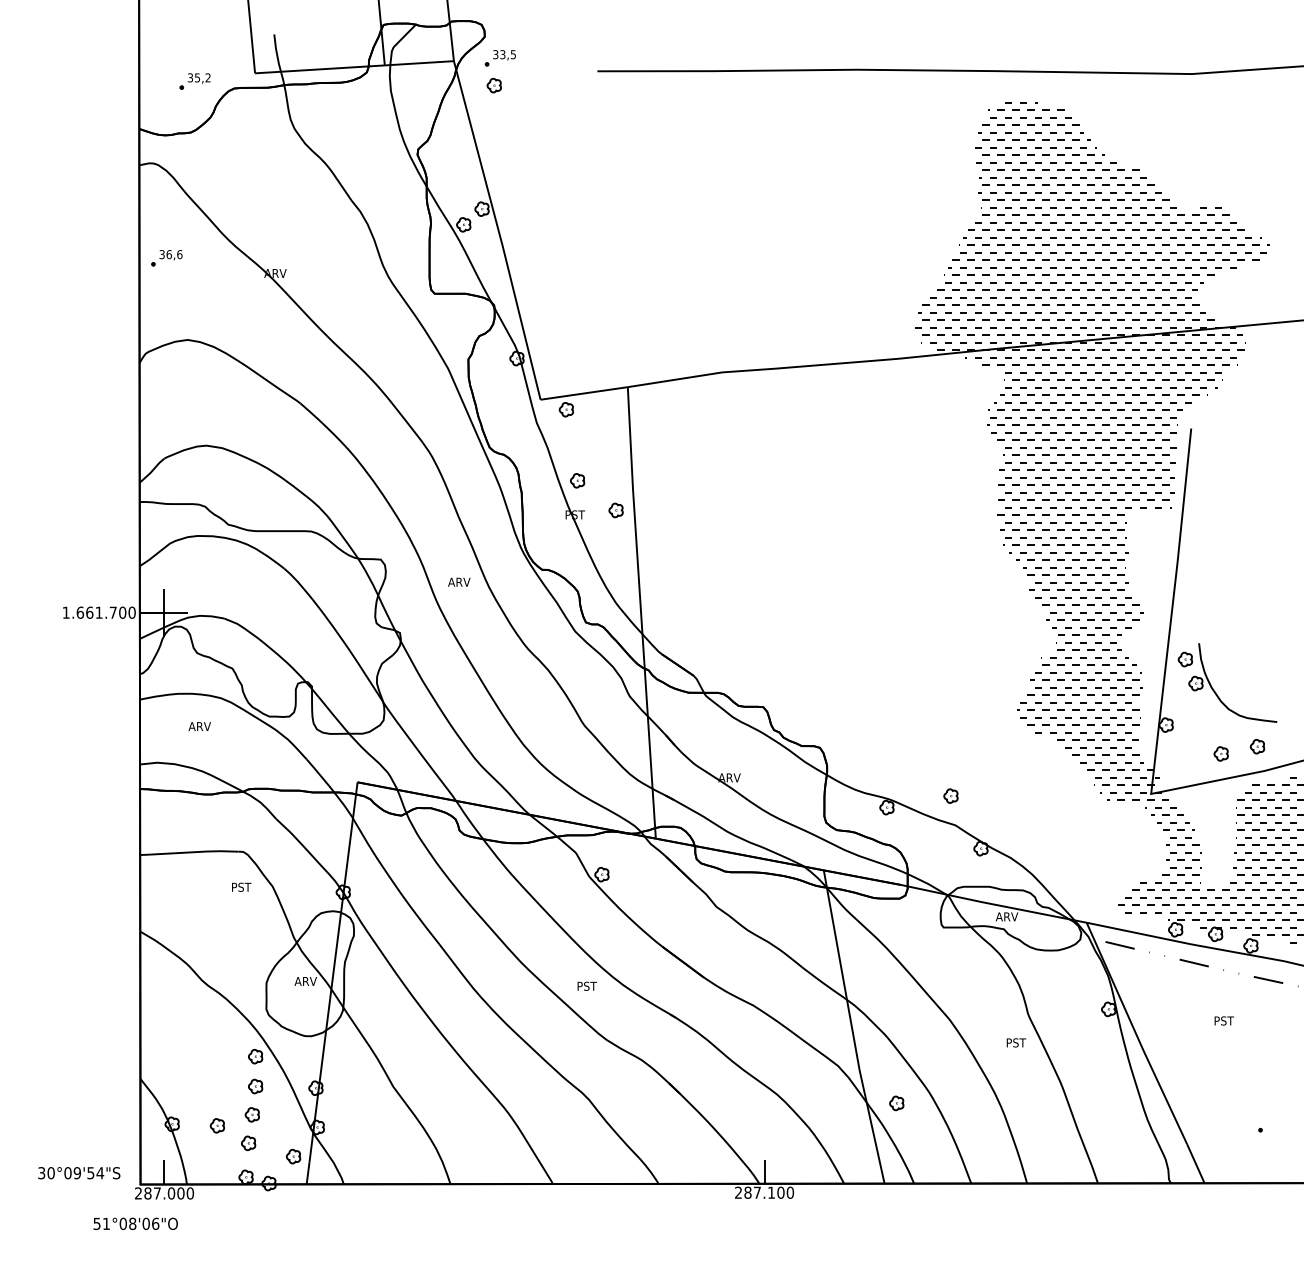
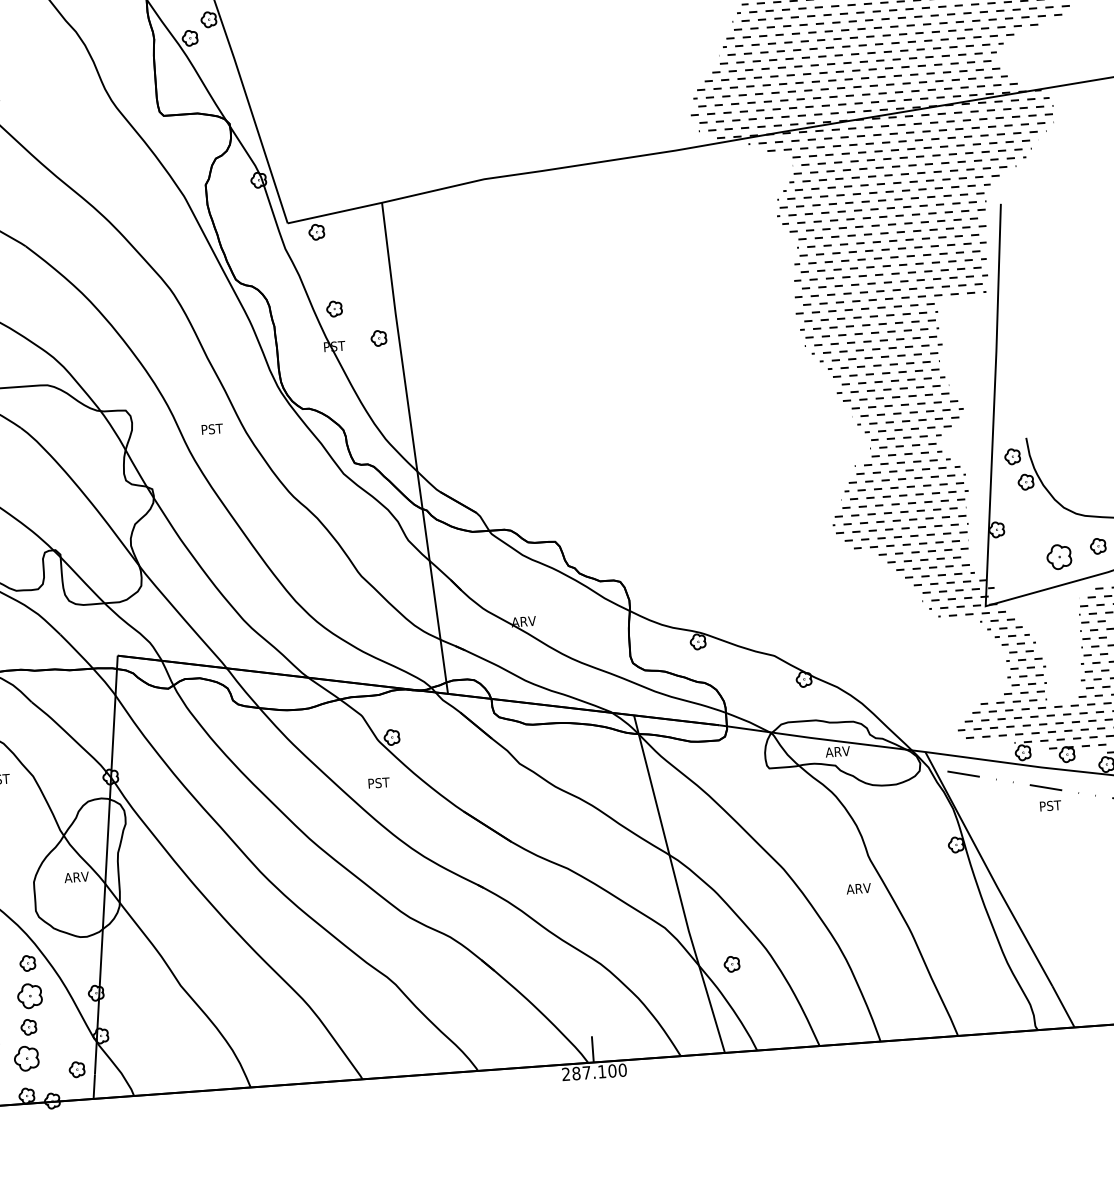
text: (459, 581) -> (213, 428), ARV -> PST
part: (1220, 753) -> (1058, 556), size x1.6
part: (950, 795) -> (766, 623), removed
text: (586, 985) -> (378, 782), moved
text: (1223, 1020) -> (1049, 805), moved
text: (1017, 1042) -> (859, 888), PST -> ARV
part: (255, 1086) -> (30, 996), size x1.6
part: (248, 1143) -> (26, 1058), size x1.6

